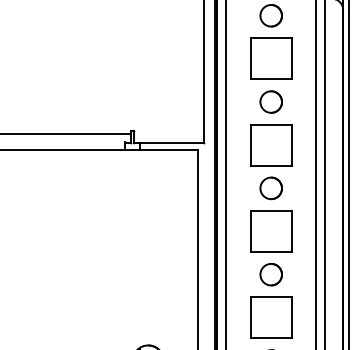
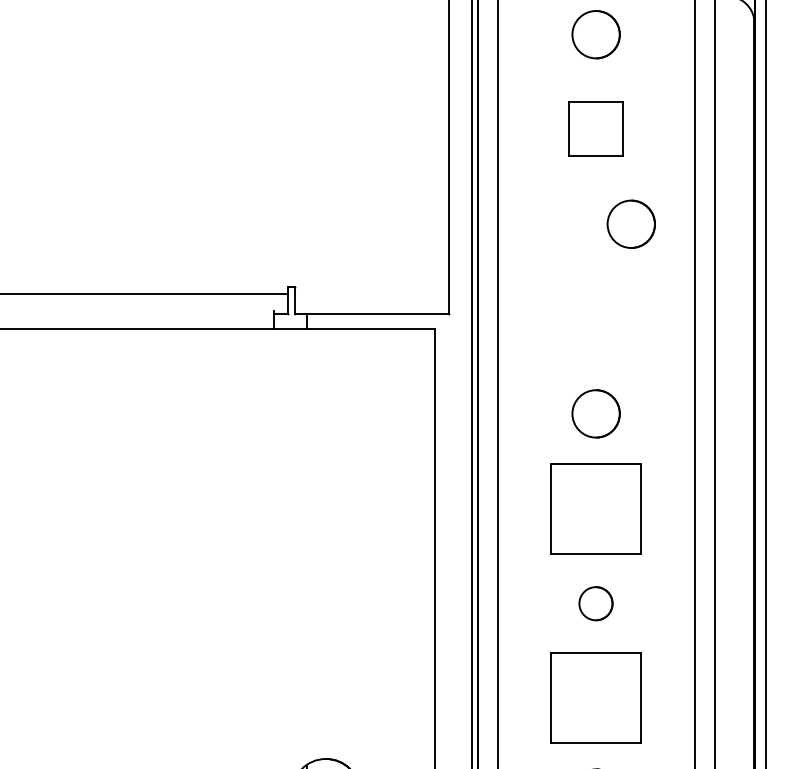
part: (271, 58) -> (596, 128), size x0.6
circle: (270, 101) -> (629, 223), moved
part: (271, 145) -> (596, 319), removed
circle: (270, 274) -> (594, 603), size x0.7

